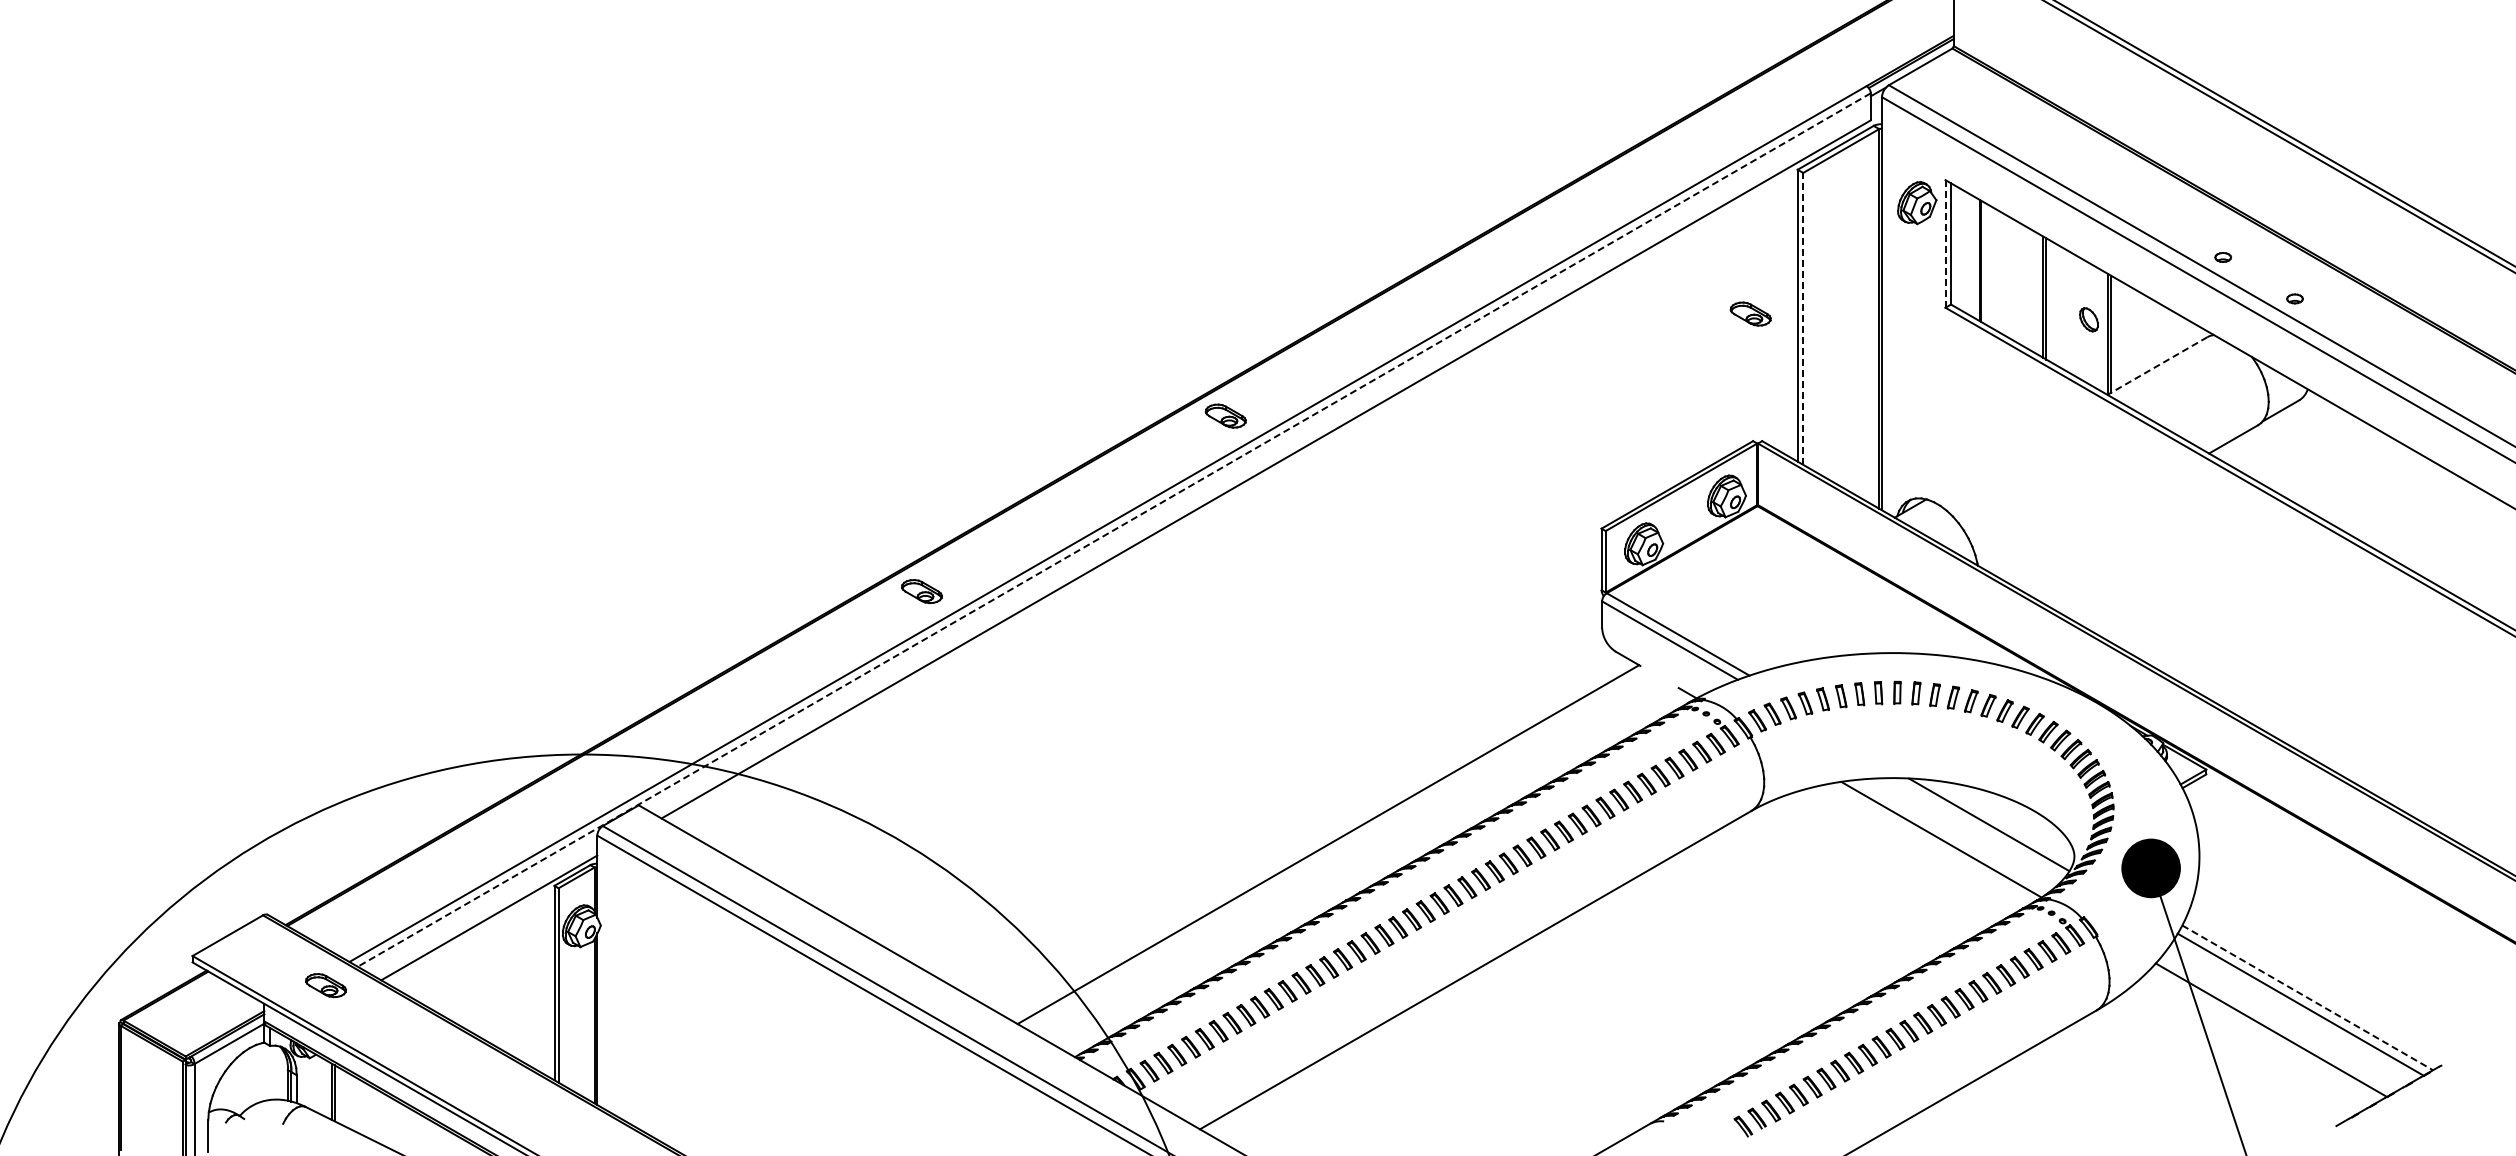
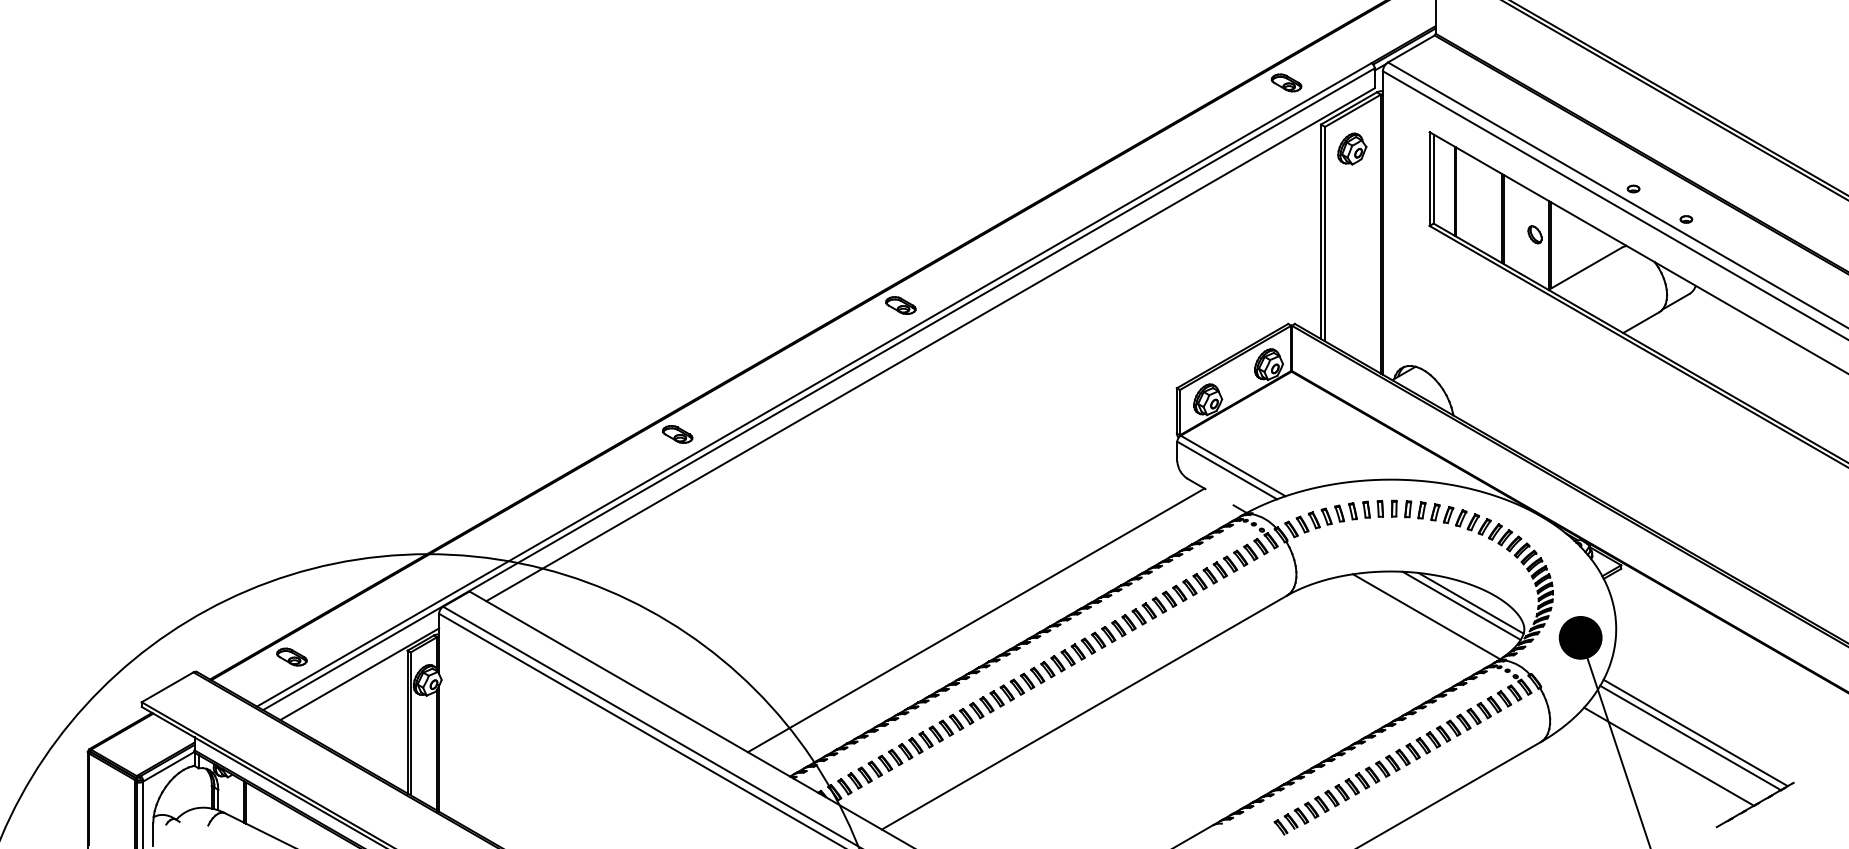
part: (1917, 203) -> (1352, 149), moved
line: (1945, 243) -> (1429, 178), dashed -> solid
part: (1750, 313) -> (1286, 82), moved
line: (1803, 318) -> (1325, 233), dashed -> solid
line: (2157, 366) -> (1585, 269), dashed -> solid
line: (1114, 530) -> (819, 389), dashed -> solid
line: (2001, 821) -> (1470, 603), added
part: (325, 985) -> (291, 657), moved
line: (2307, 997) -> (1695, 732), dashed -> solid

